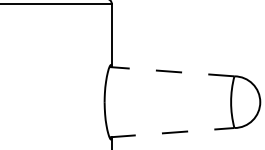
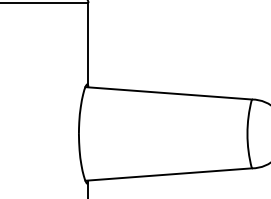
line: (171, 71) -> (168, 93), dashed -> solid
line: (172, 132) -> (169, 174), dashed -> solid

